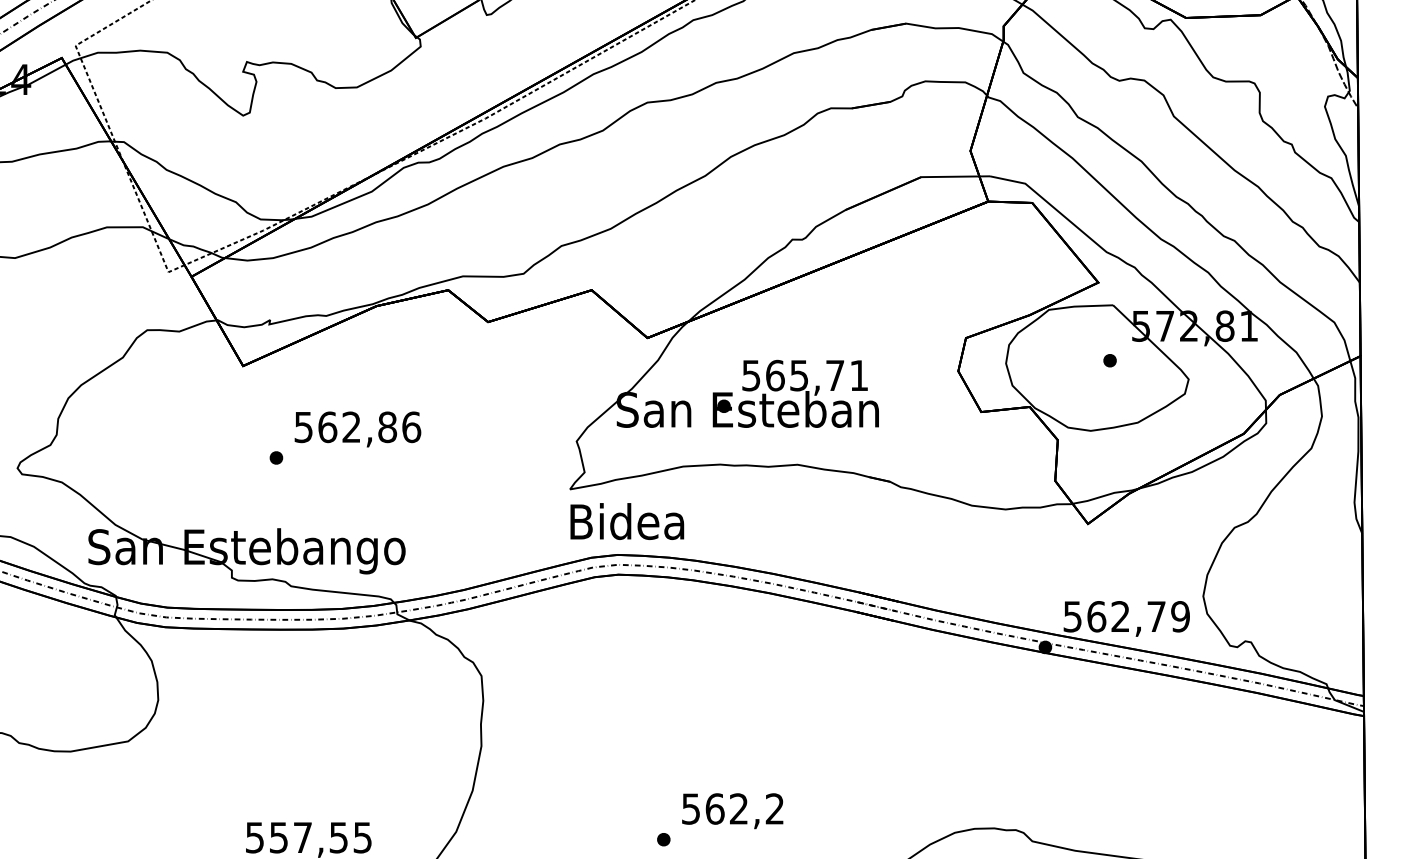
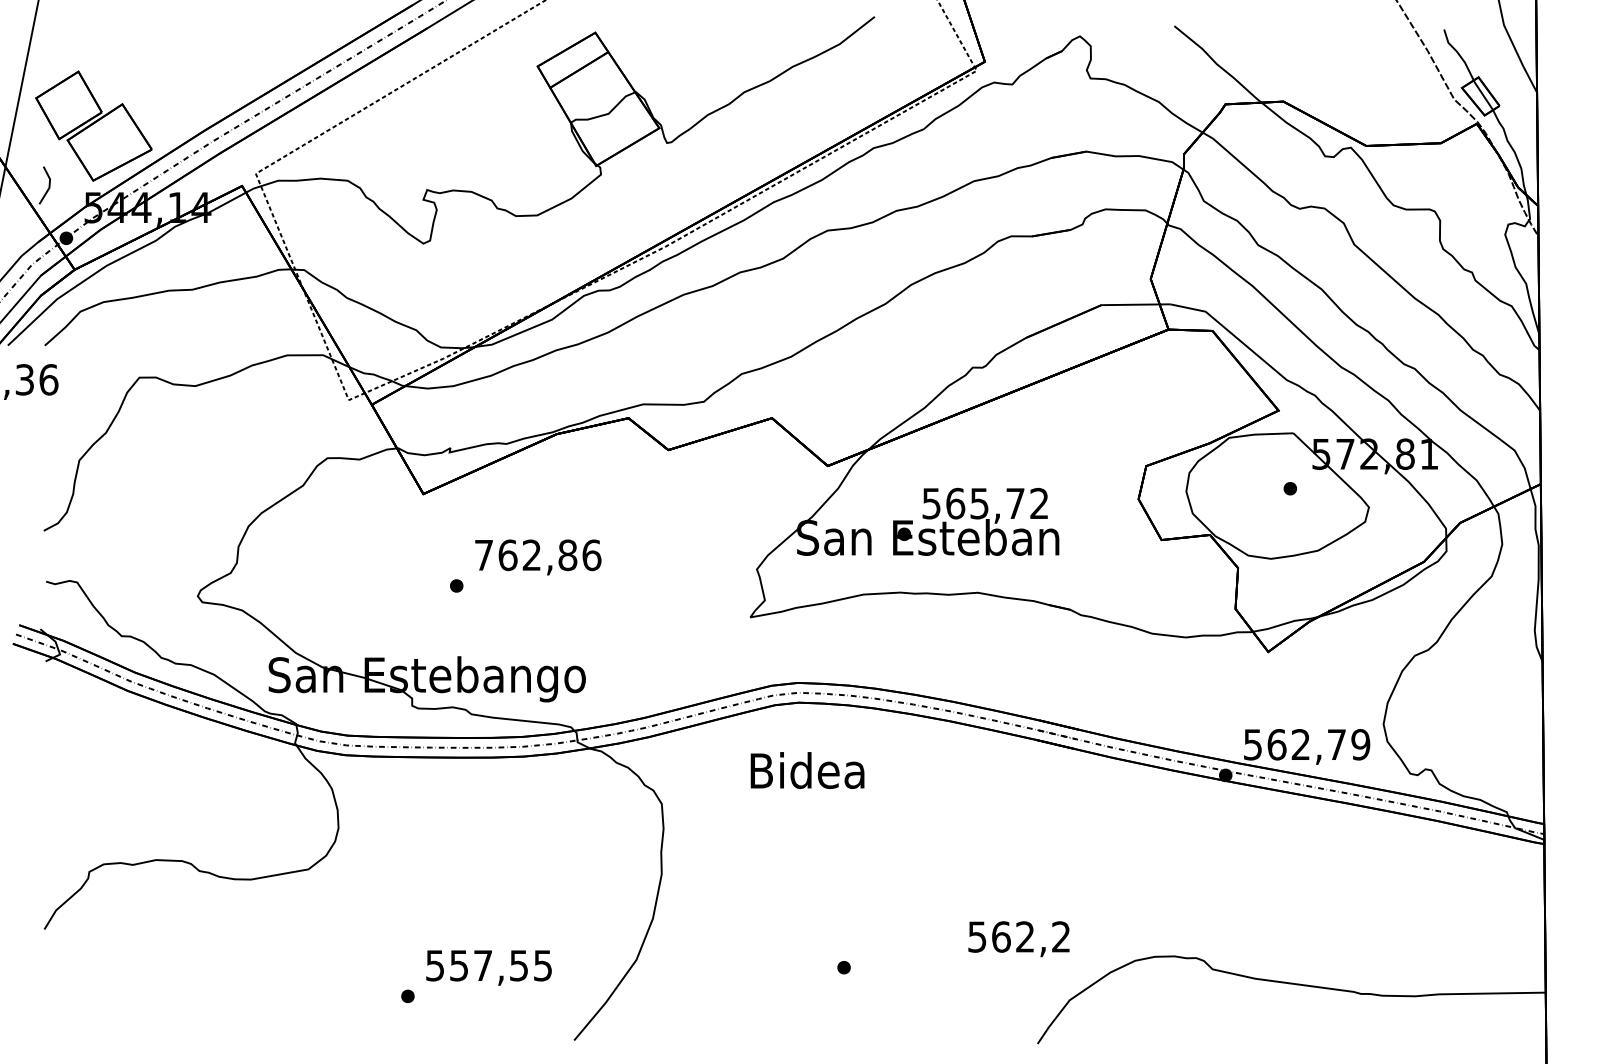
text: (859, 374) -> (1039, 502), 565,71 -> 565,72
text: (303, 427) -> (483, 555), 562,86 -> 762,86
text: (627, 521) -> (807, 770), moved
text: (732, 811) -> (1018, 939), moved

